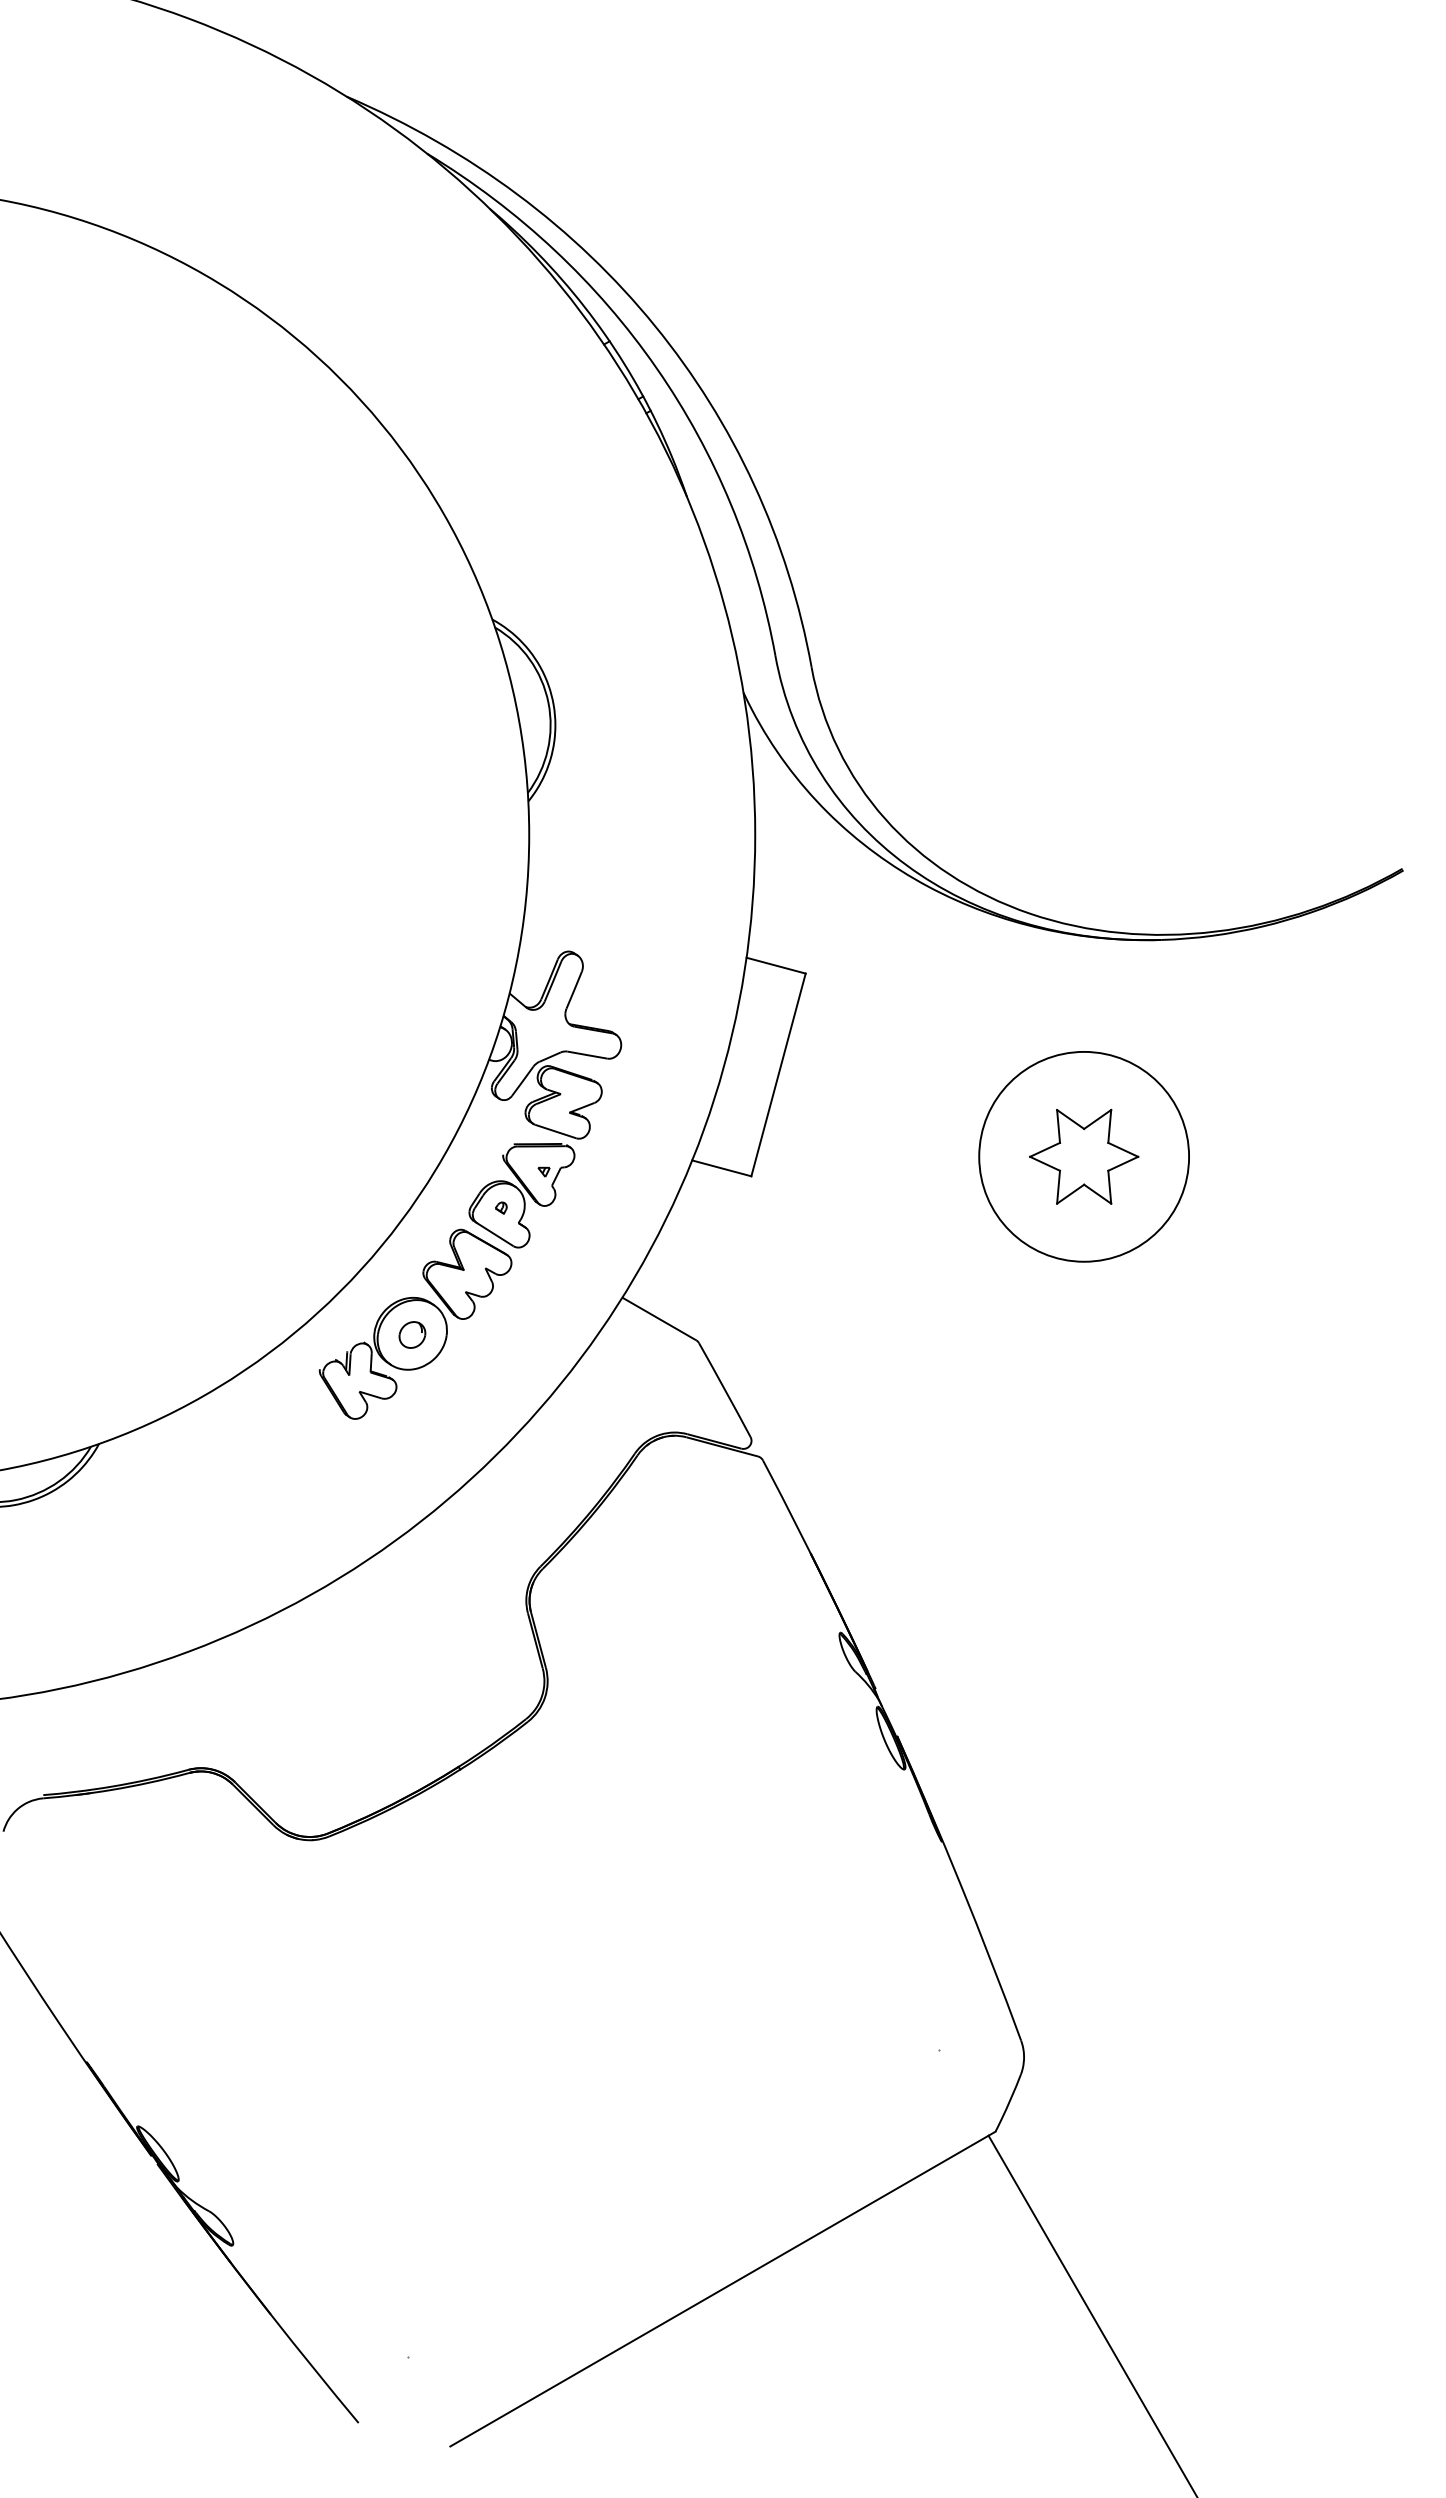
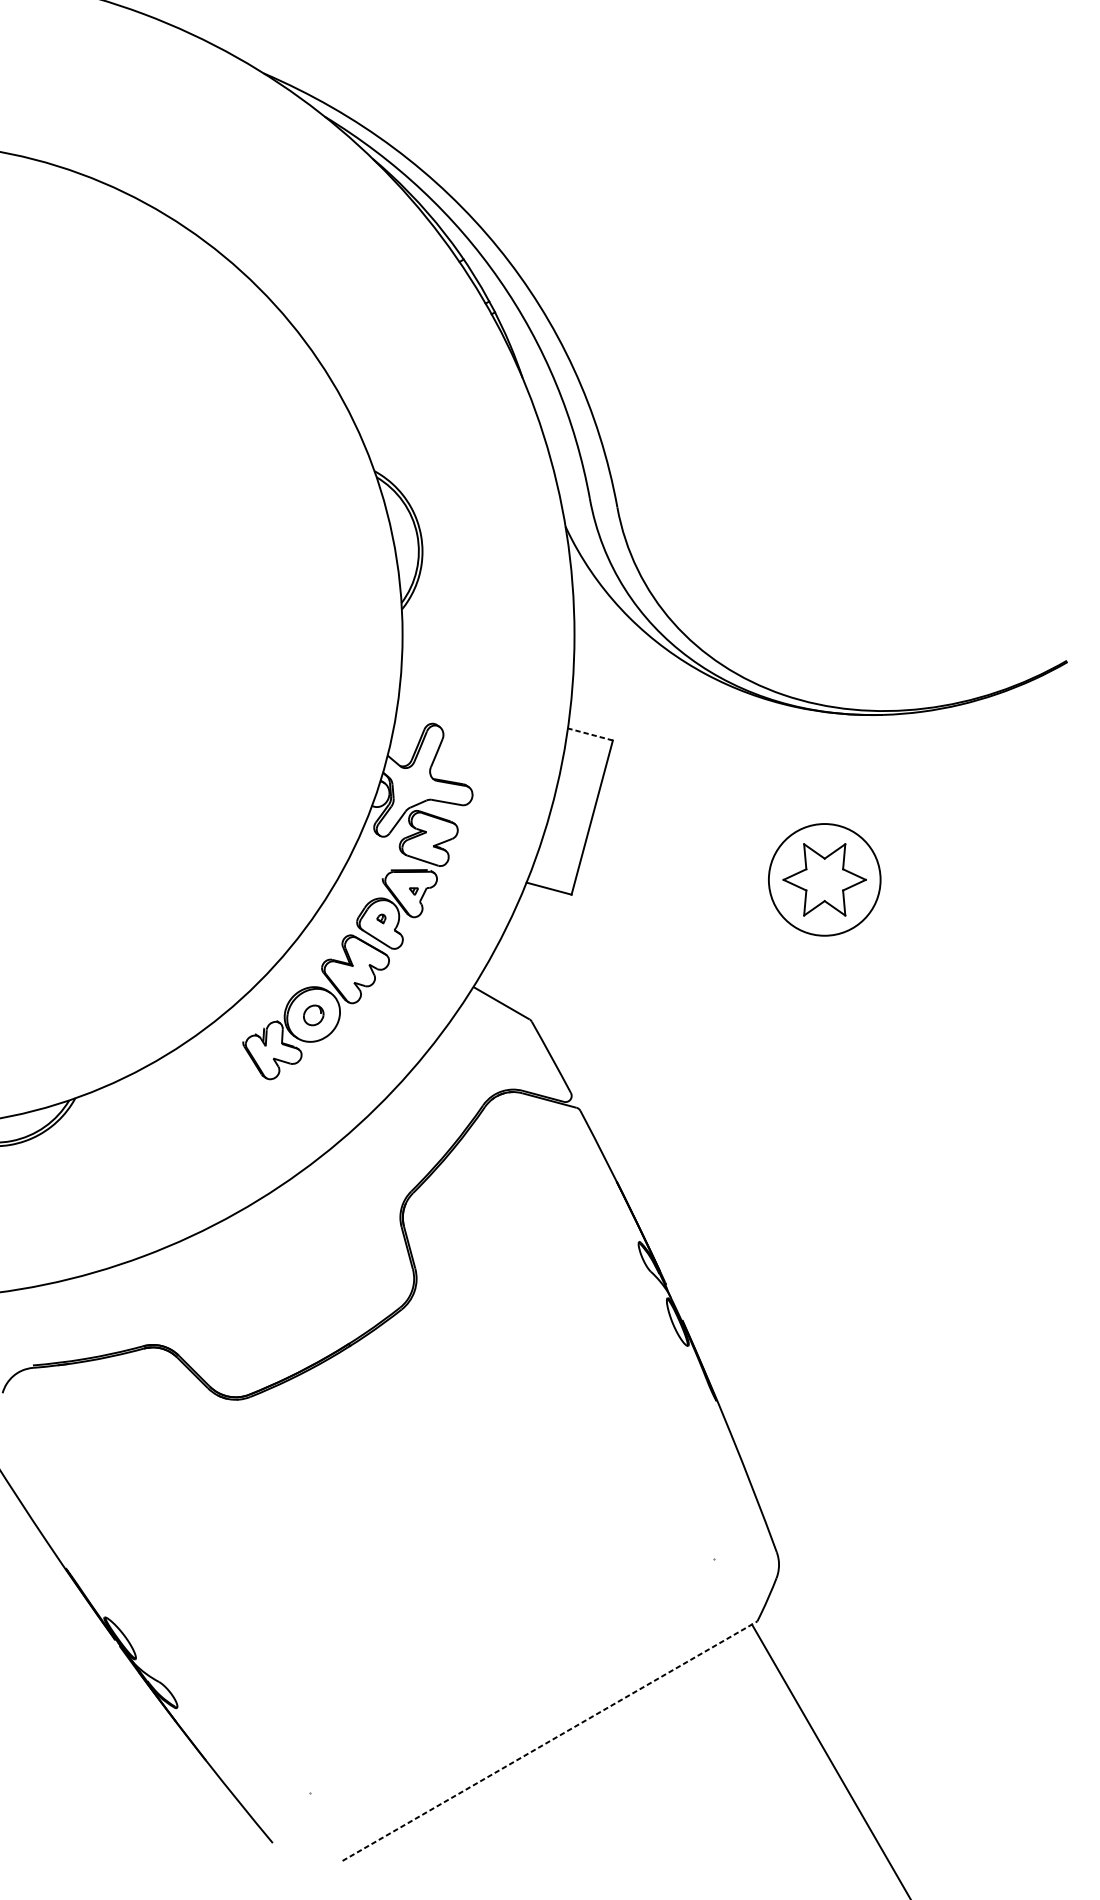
line: (776, 965) -> (590, 734), solid -> dashed
circle: (1084, 1156) -> (824, 879), size x0.7
line: (722, 2289) -> (549, 1741), solid -> dashed

